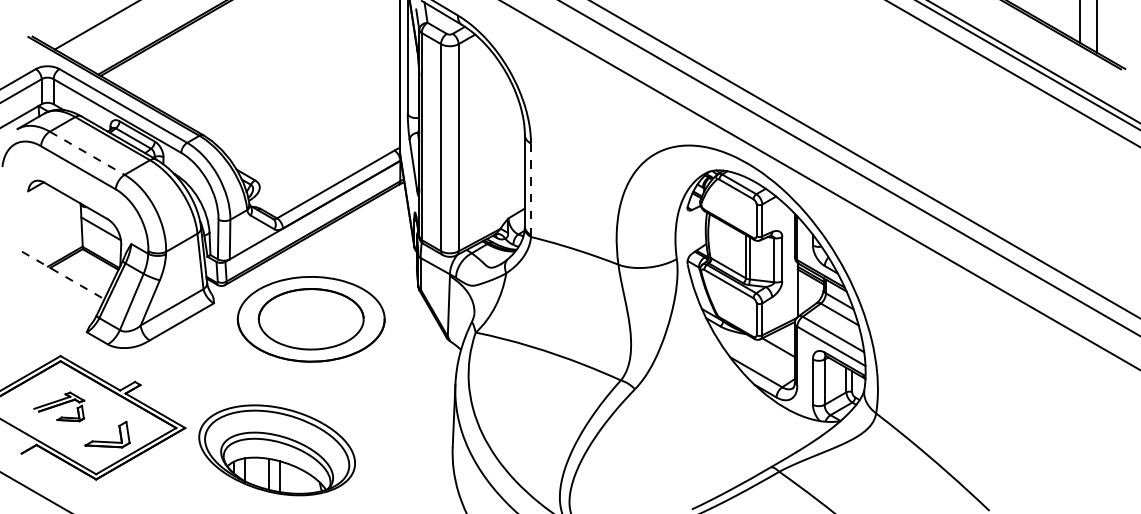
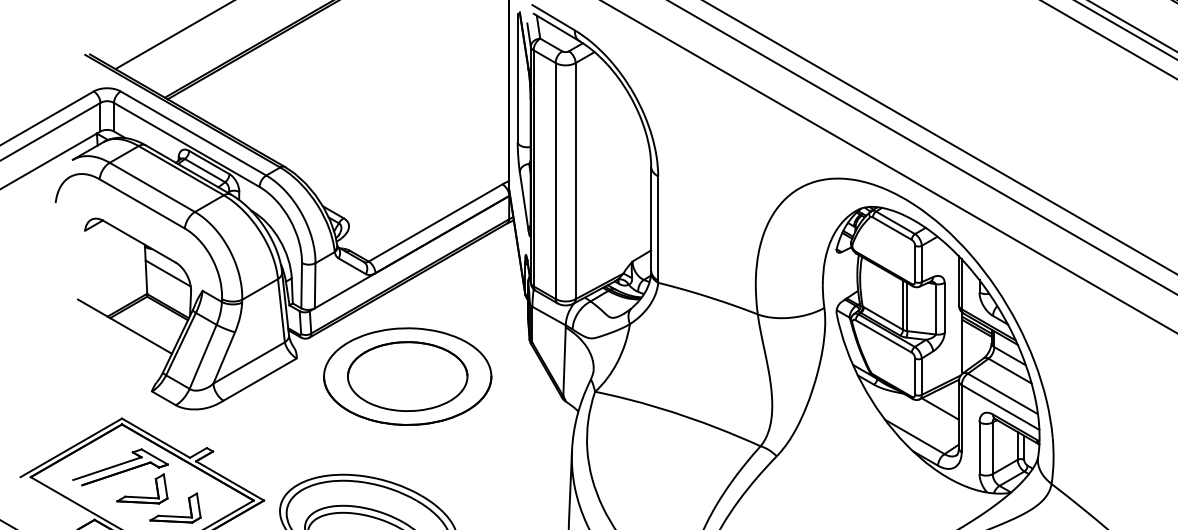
line: (87, 153) -> (152, 187), dashed -> solid
line: (531, 189) -> (658, 228), dashed -> solid
line: (63, 275) -> (125, 326), dashed -> solid
part: (58, 406) -> (119, 476), size x1.67

